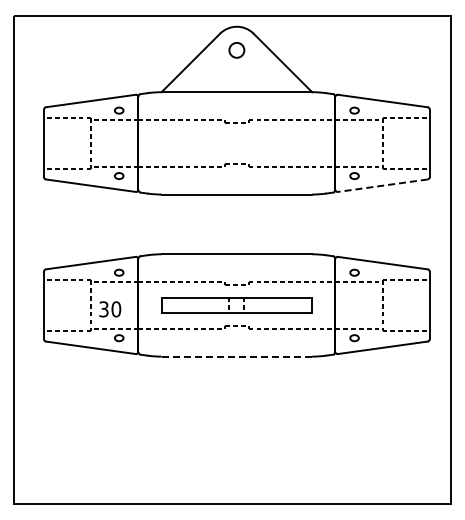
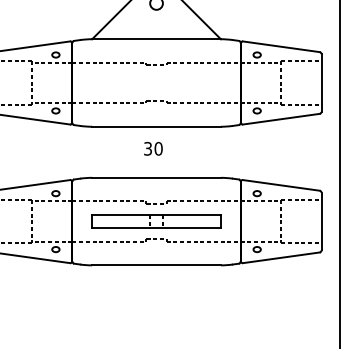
line: (382, 185) -> (281, 119), dashed -> solid
text: (110, 309) -> (153, 148), moved
line: (237, 356) -> (157, 265), dashed -> solid

